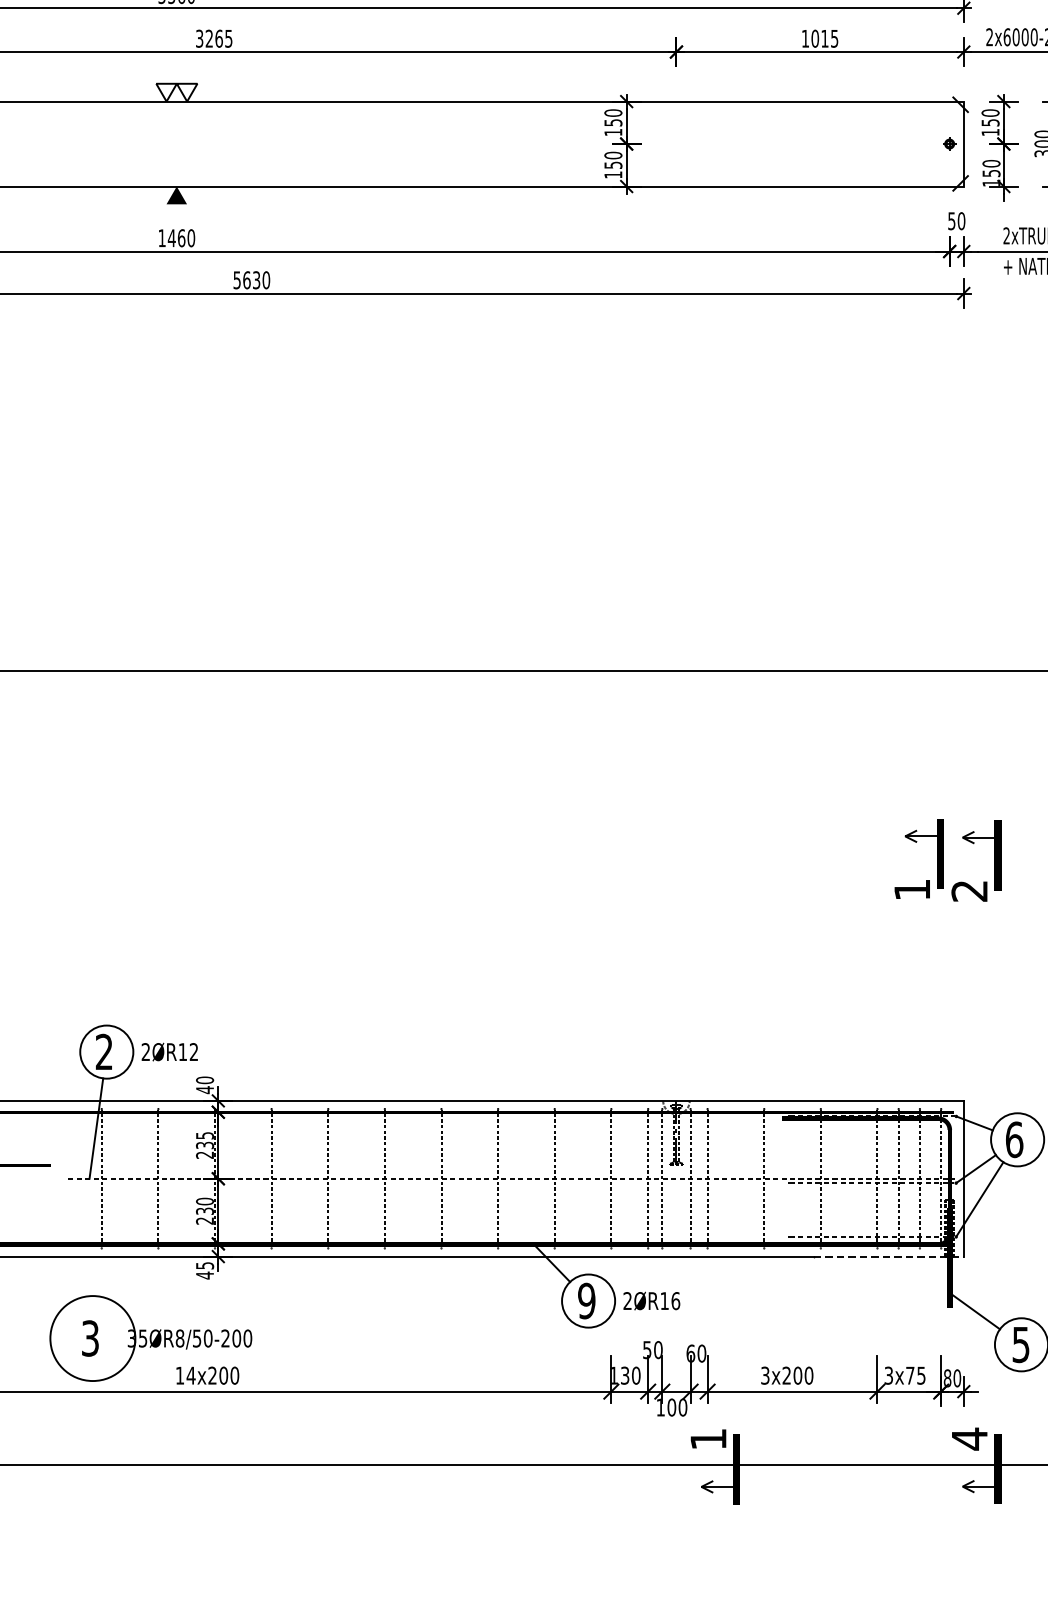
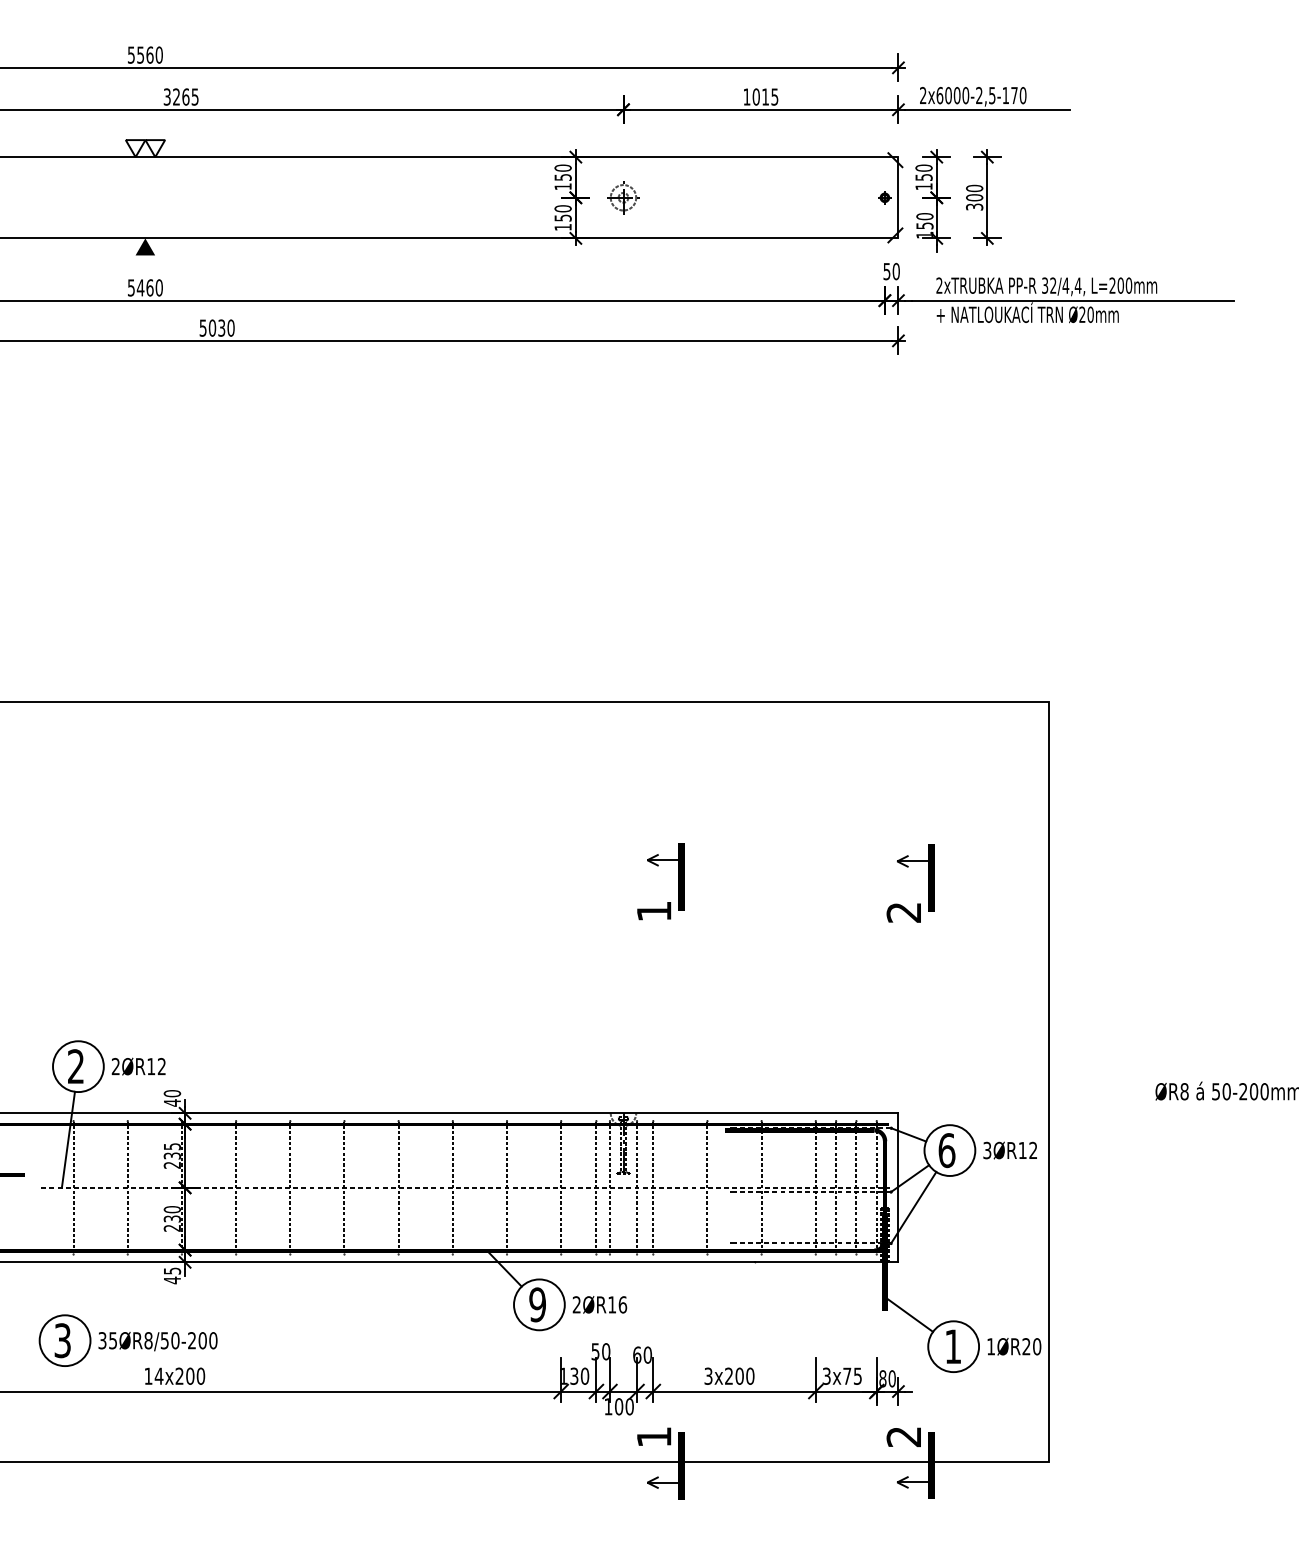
part: (676, 143) -> (623, 197), added
text: (162, 237) -> (131, 287), 1460 -> 5460
text: (246, 279) -> (212, 327), 5630 -> 5030
part: (916, 842) -> (658, 866), moved
line: (888, 1256) -> (826, 1262), dashed -> solid
circle: (92, 1338) -> (64, 1340), size x0.62
text: (1020, 1344) -> (952, 1346), 5 -> 1
text: (969, 1439) -> (903, 1437), 4 -> 2

